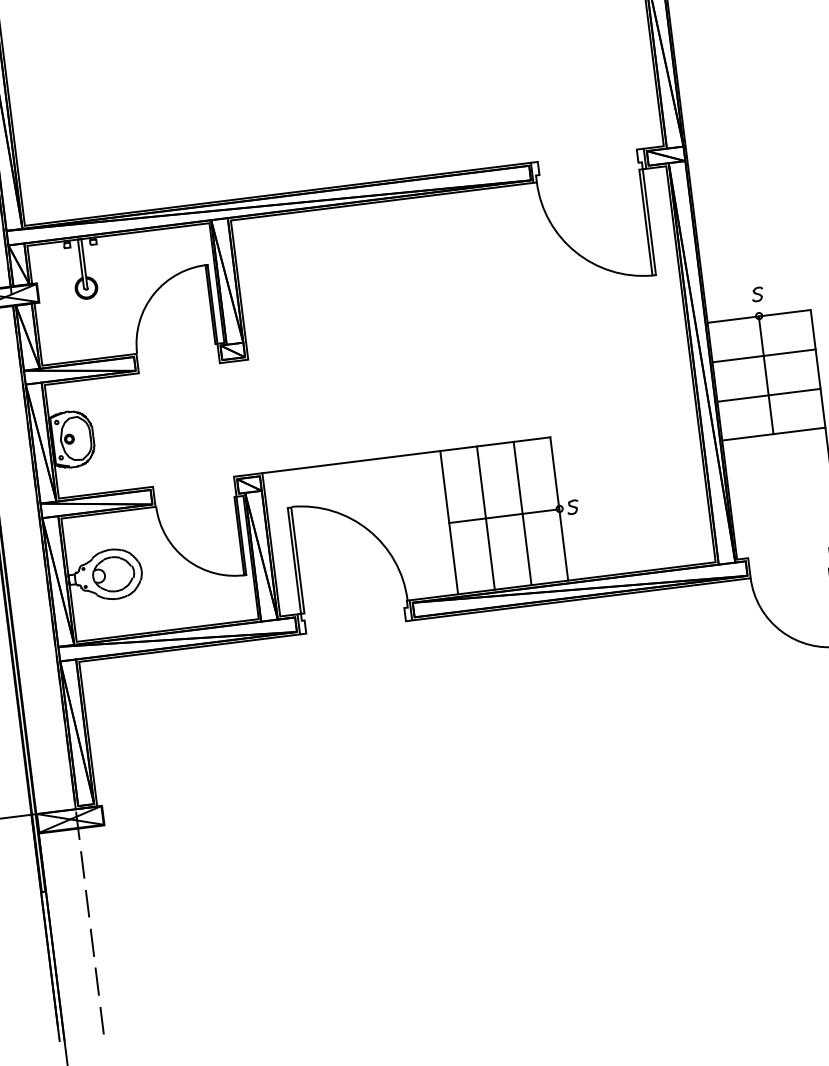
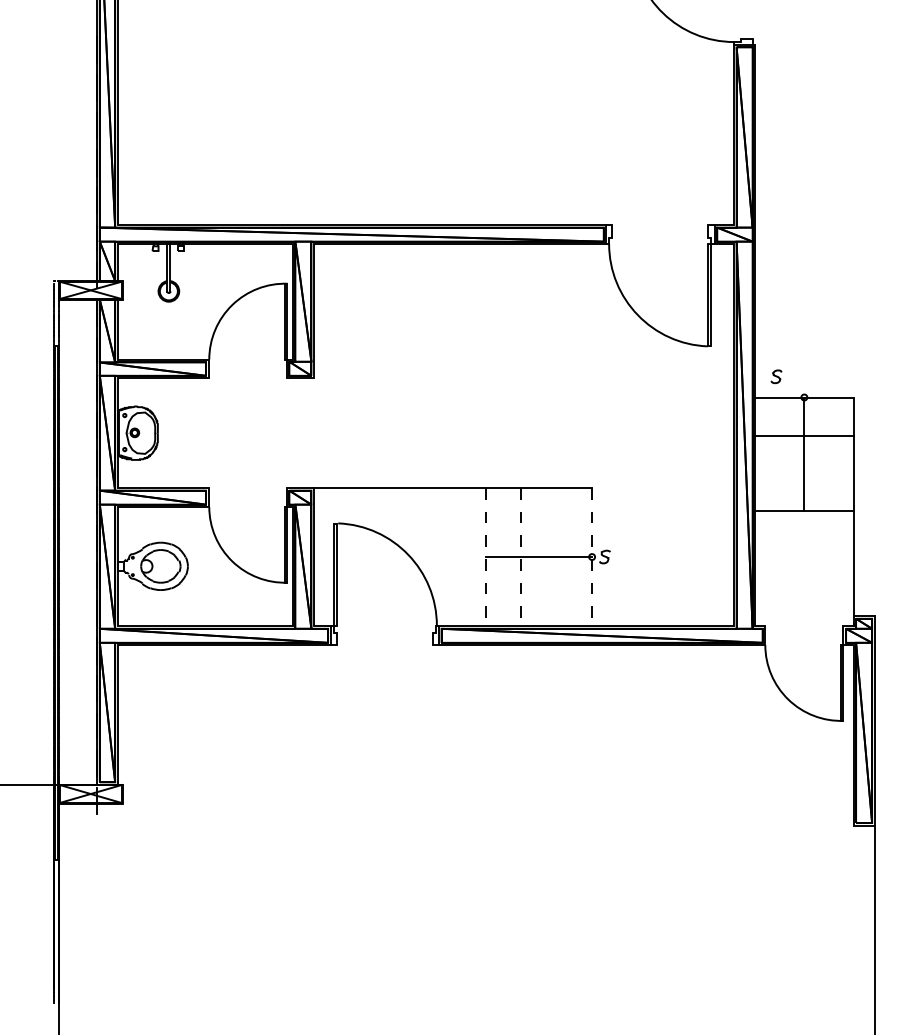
curve: (757, 294) -> (776, 376), moved
line: (769, 394) -> (804, 473), removed
line: (559, 509) -> (591, 557), solid -> dashed
line: (522, 512) -> (556, 556), removed
line: (486, 518) -> (521, 557), solid -> dashed
line: (449, 523) -> (485, 557), solid -> dashed
line: (82, 864) -> (96, 838), removed
line: (87, 903) -> (97, 875), removed
line: (92, 942) -> (97, 913), removed
line: (97, 980) -> (97, 950), removed
line: (102, 1020) -> (97, 988), removed

